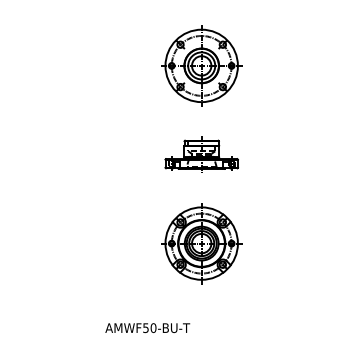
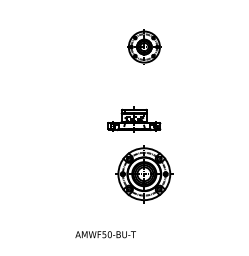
part: (201, 65) -> (144, 46), size x0.6
part: (201, 154) -> (134, 119), moved

